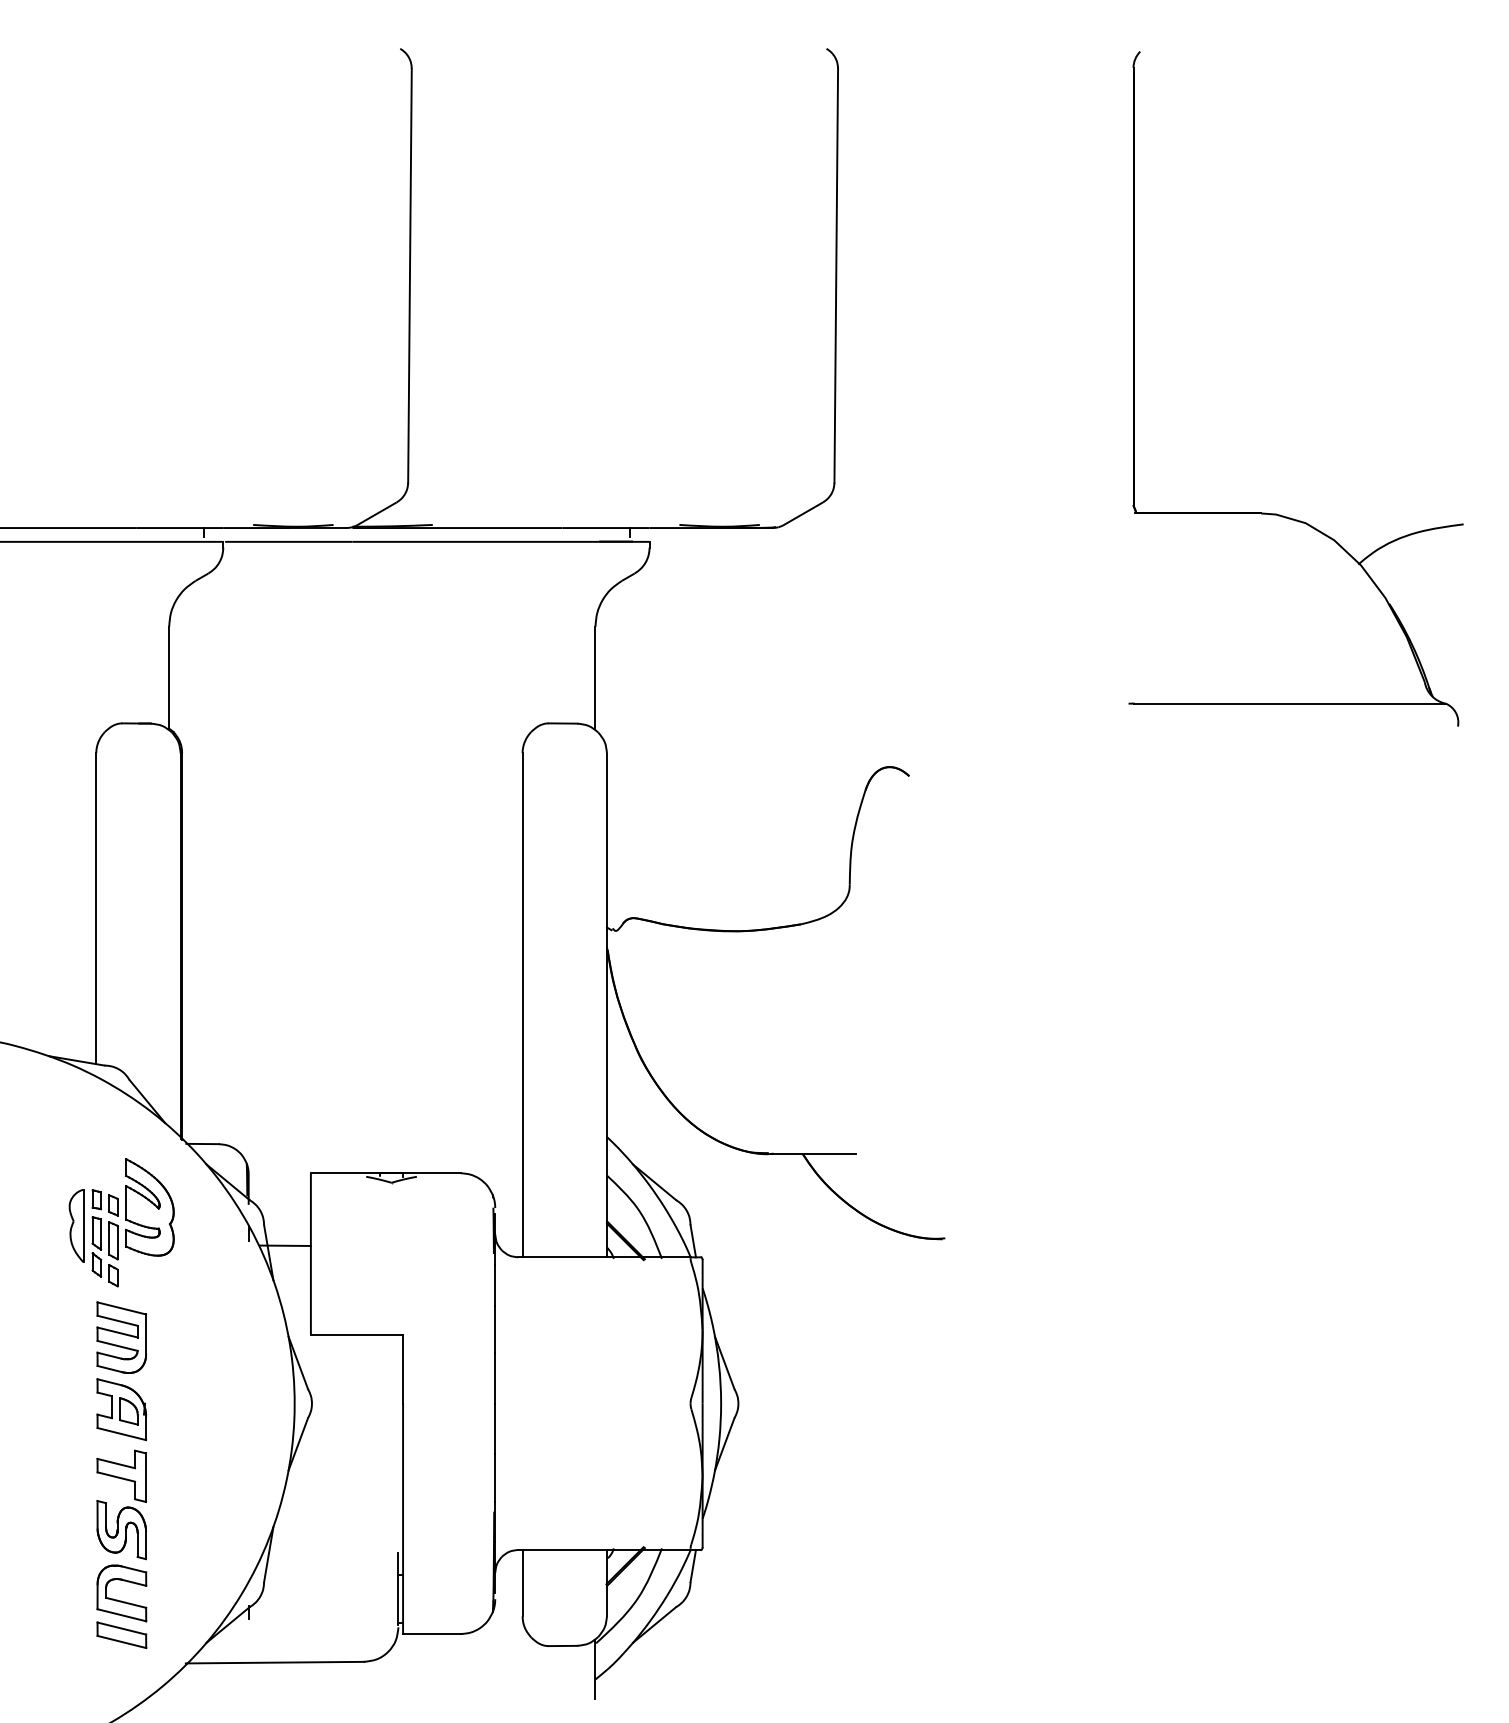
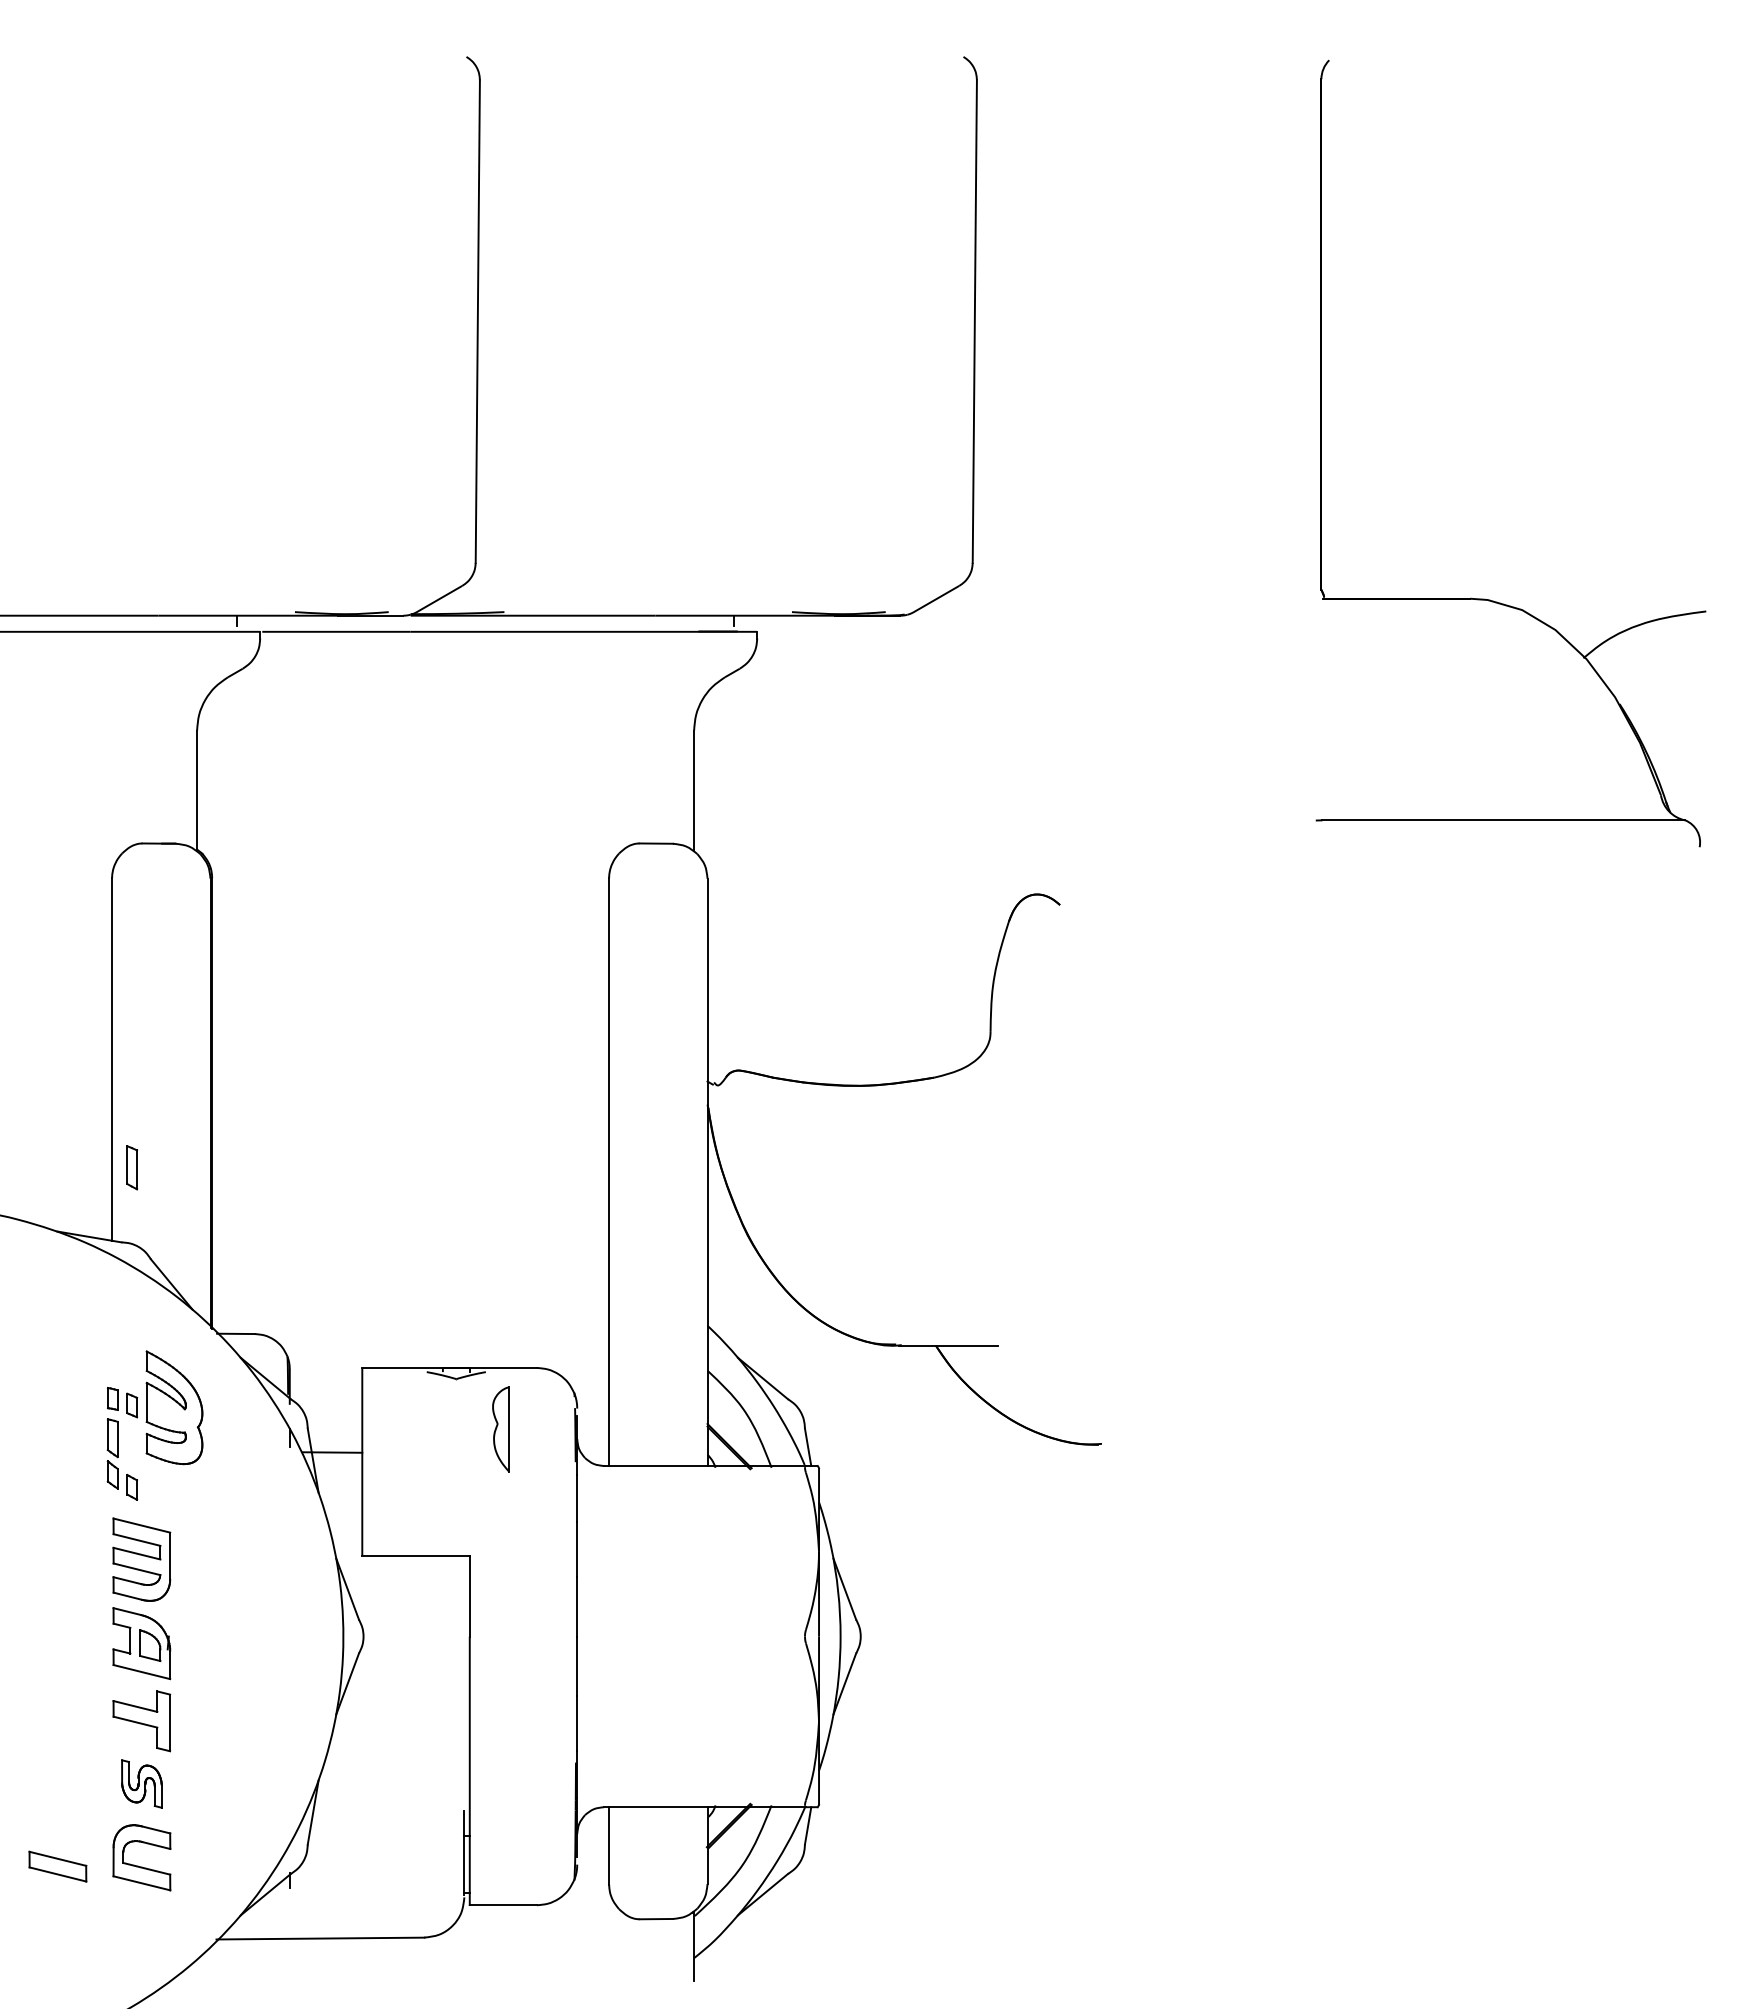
part: (76, 1226) -> (500, 1429), moved
part: (112, 1240) -> (131, 1167), moved
part: (121, 1529) -> (141, 1783), size x0.7
part: (121, 1635) -> (57, 1866), moved

